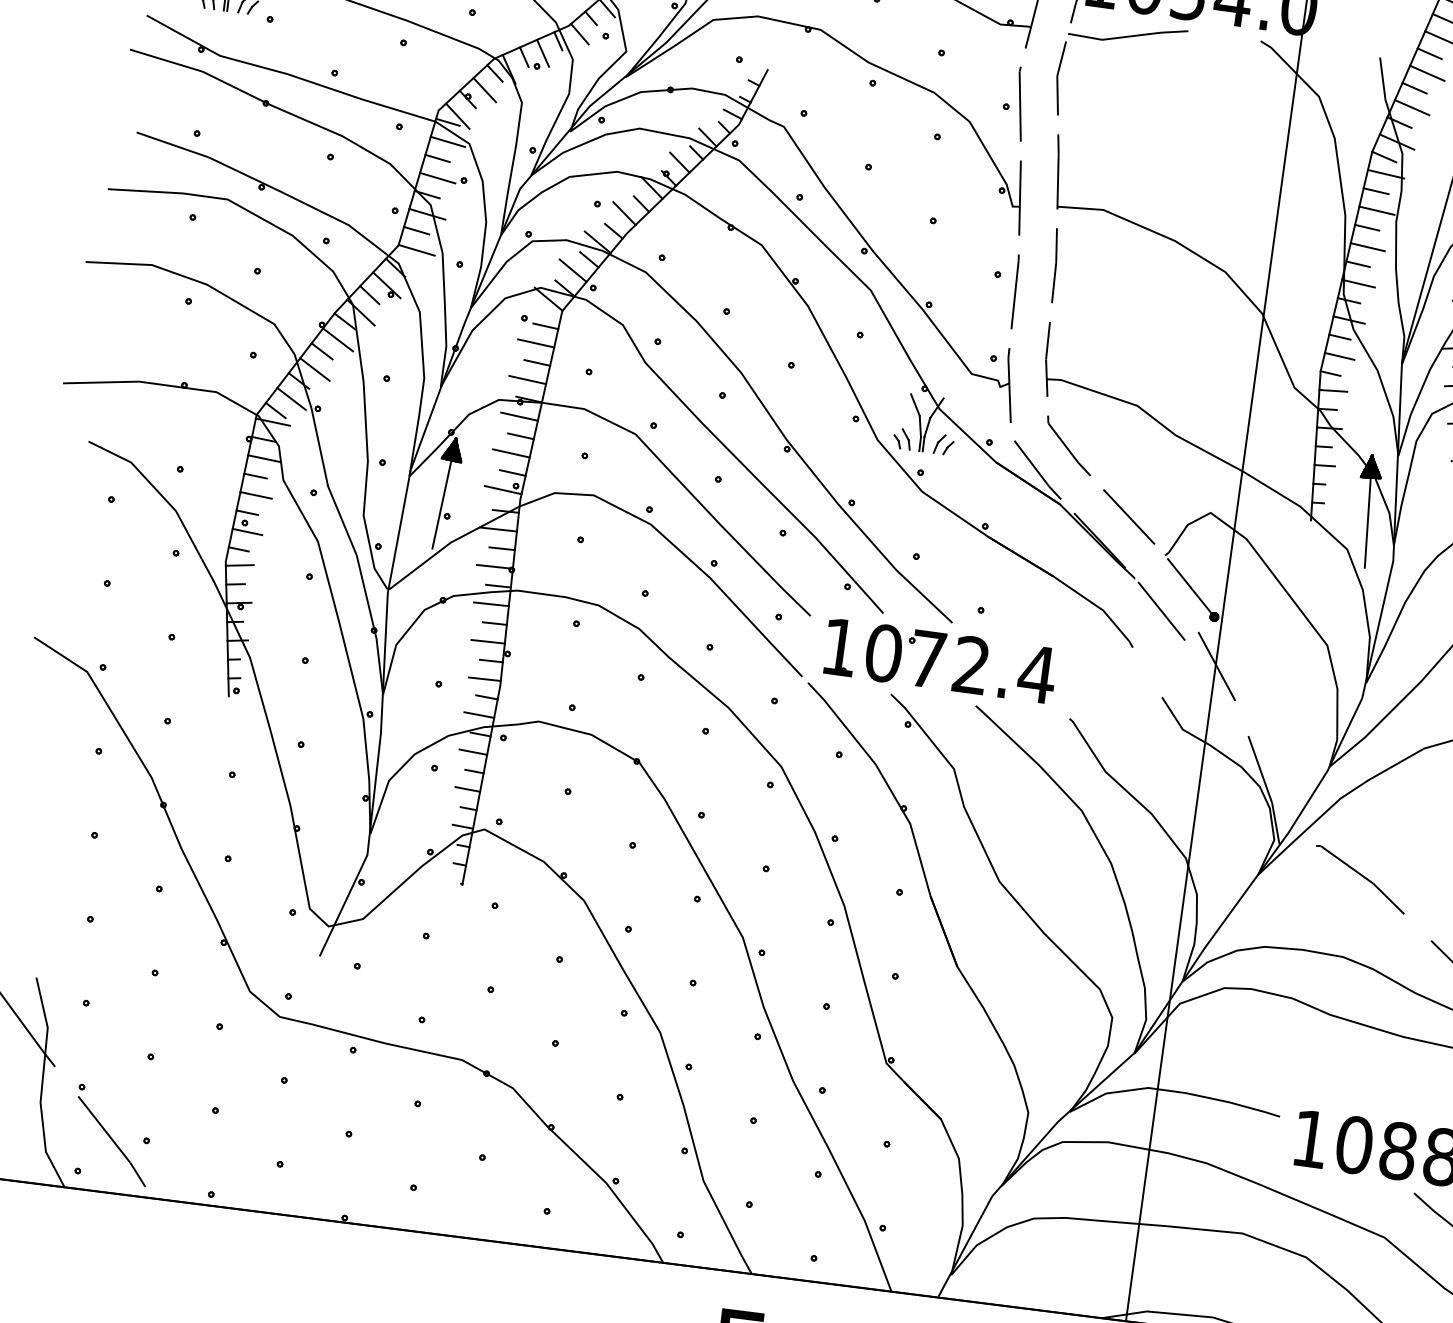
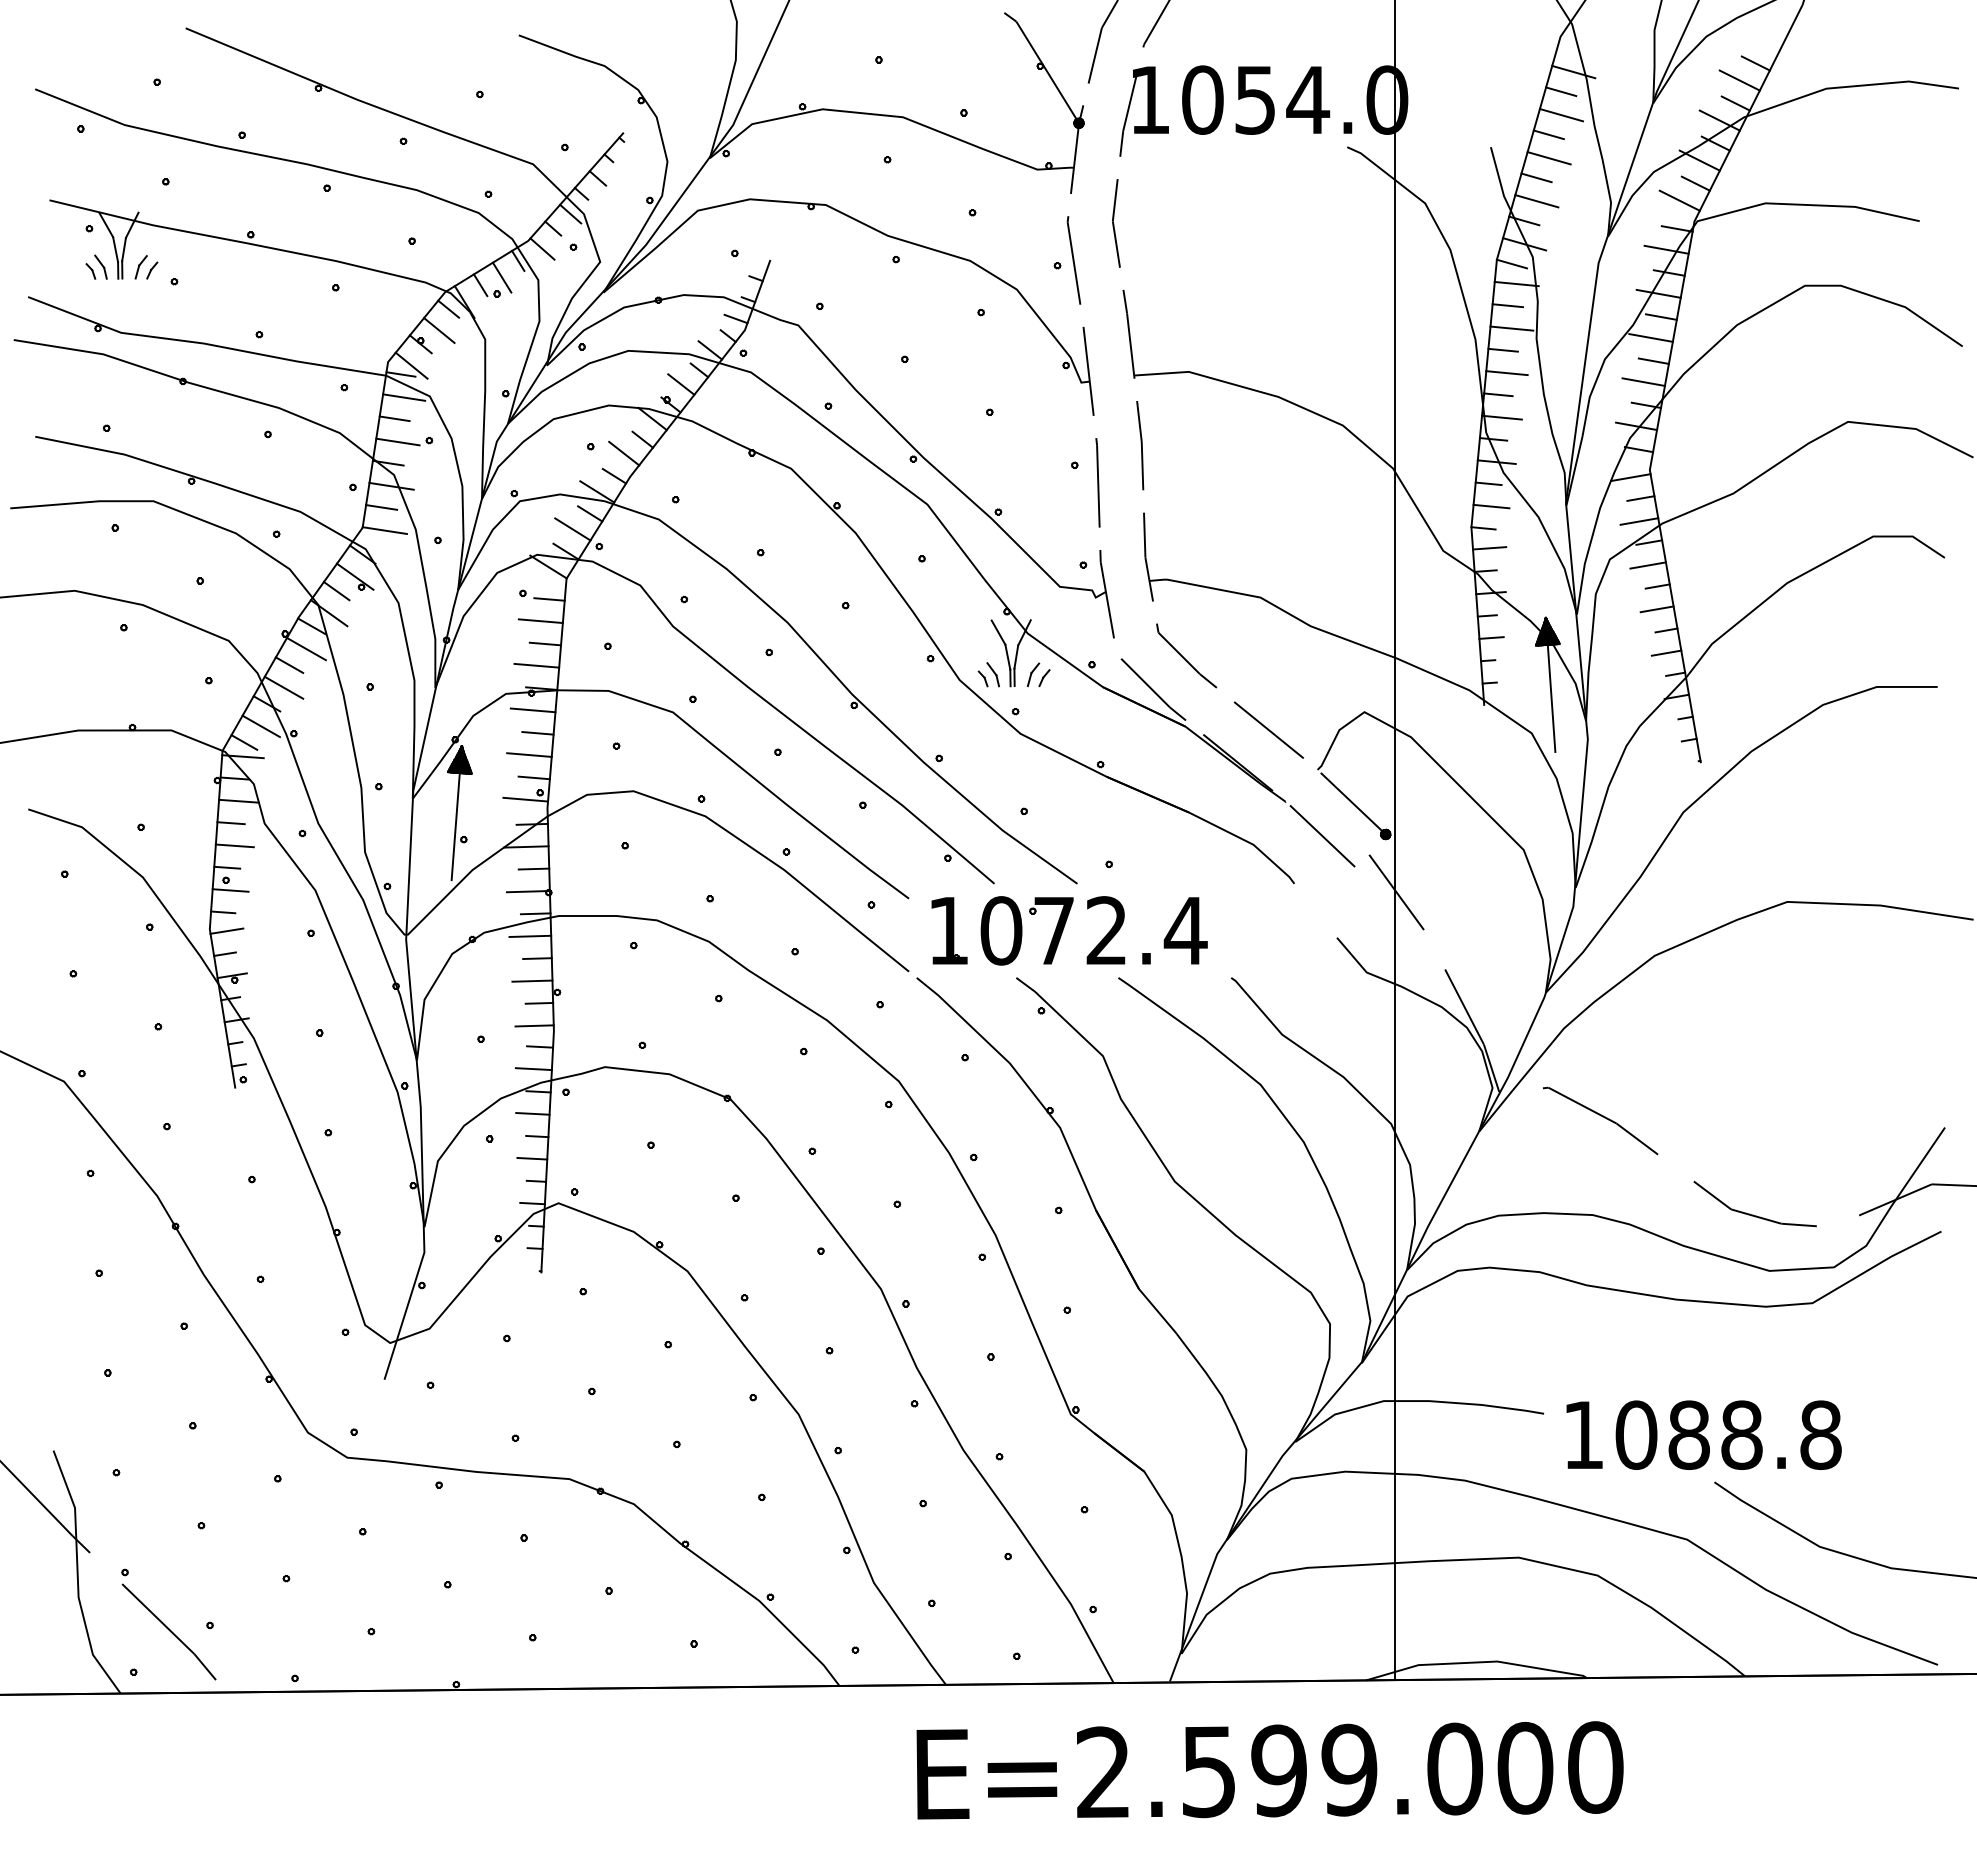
line: (1127, 35) -> (1189, 162), removed

